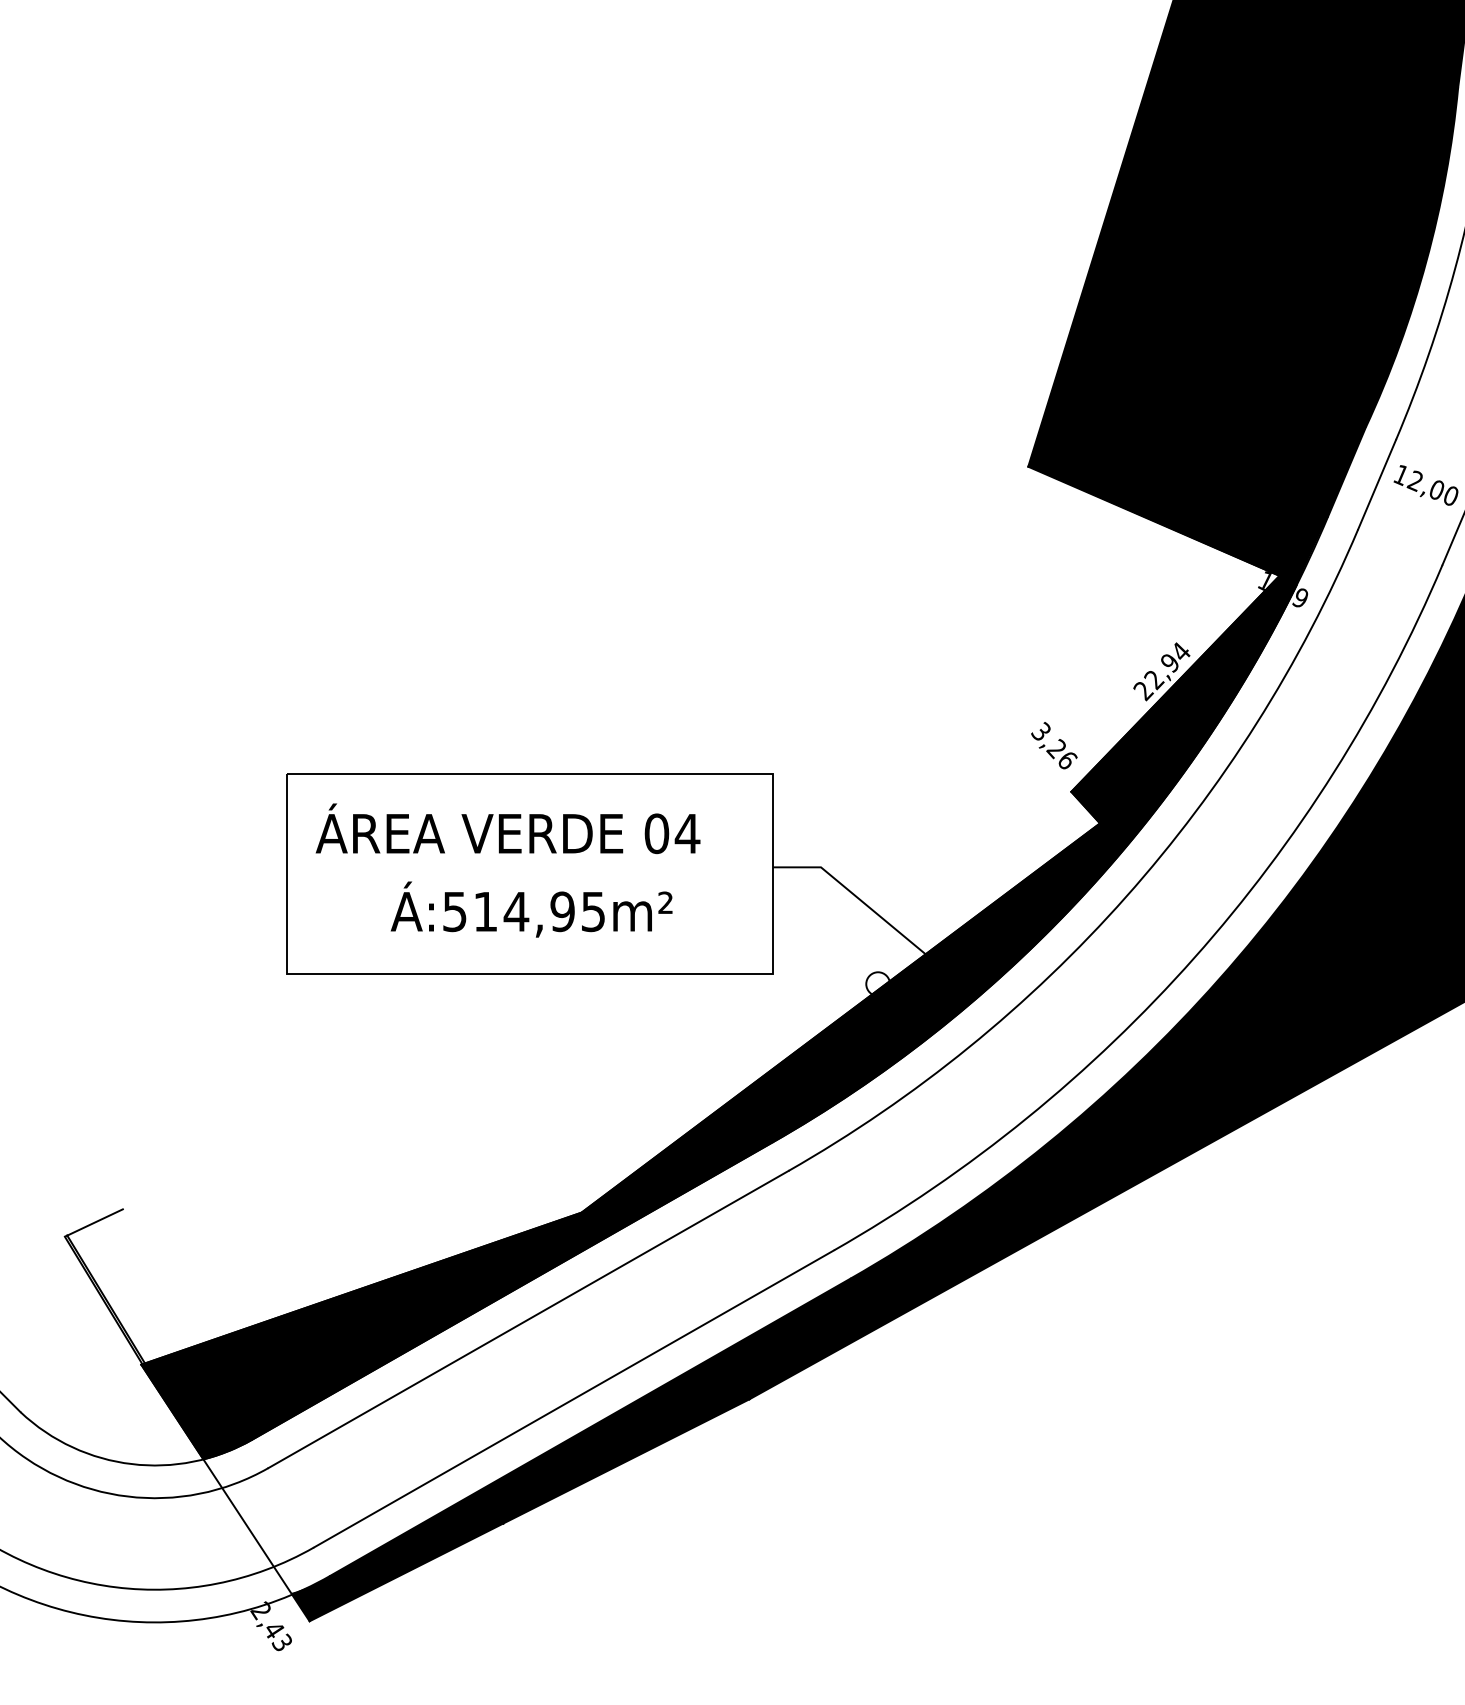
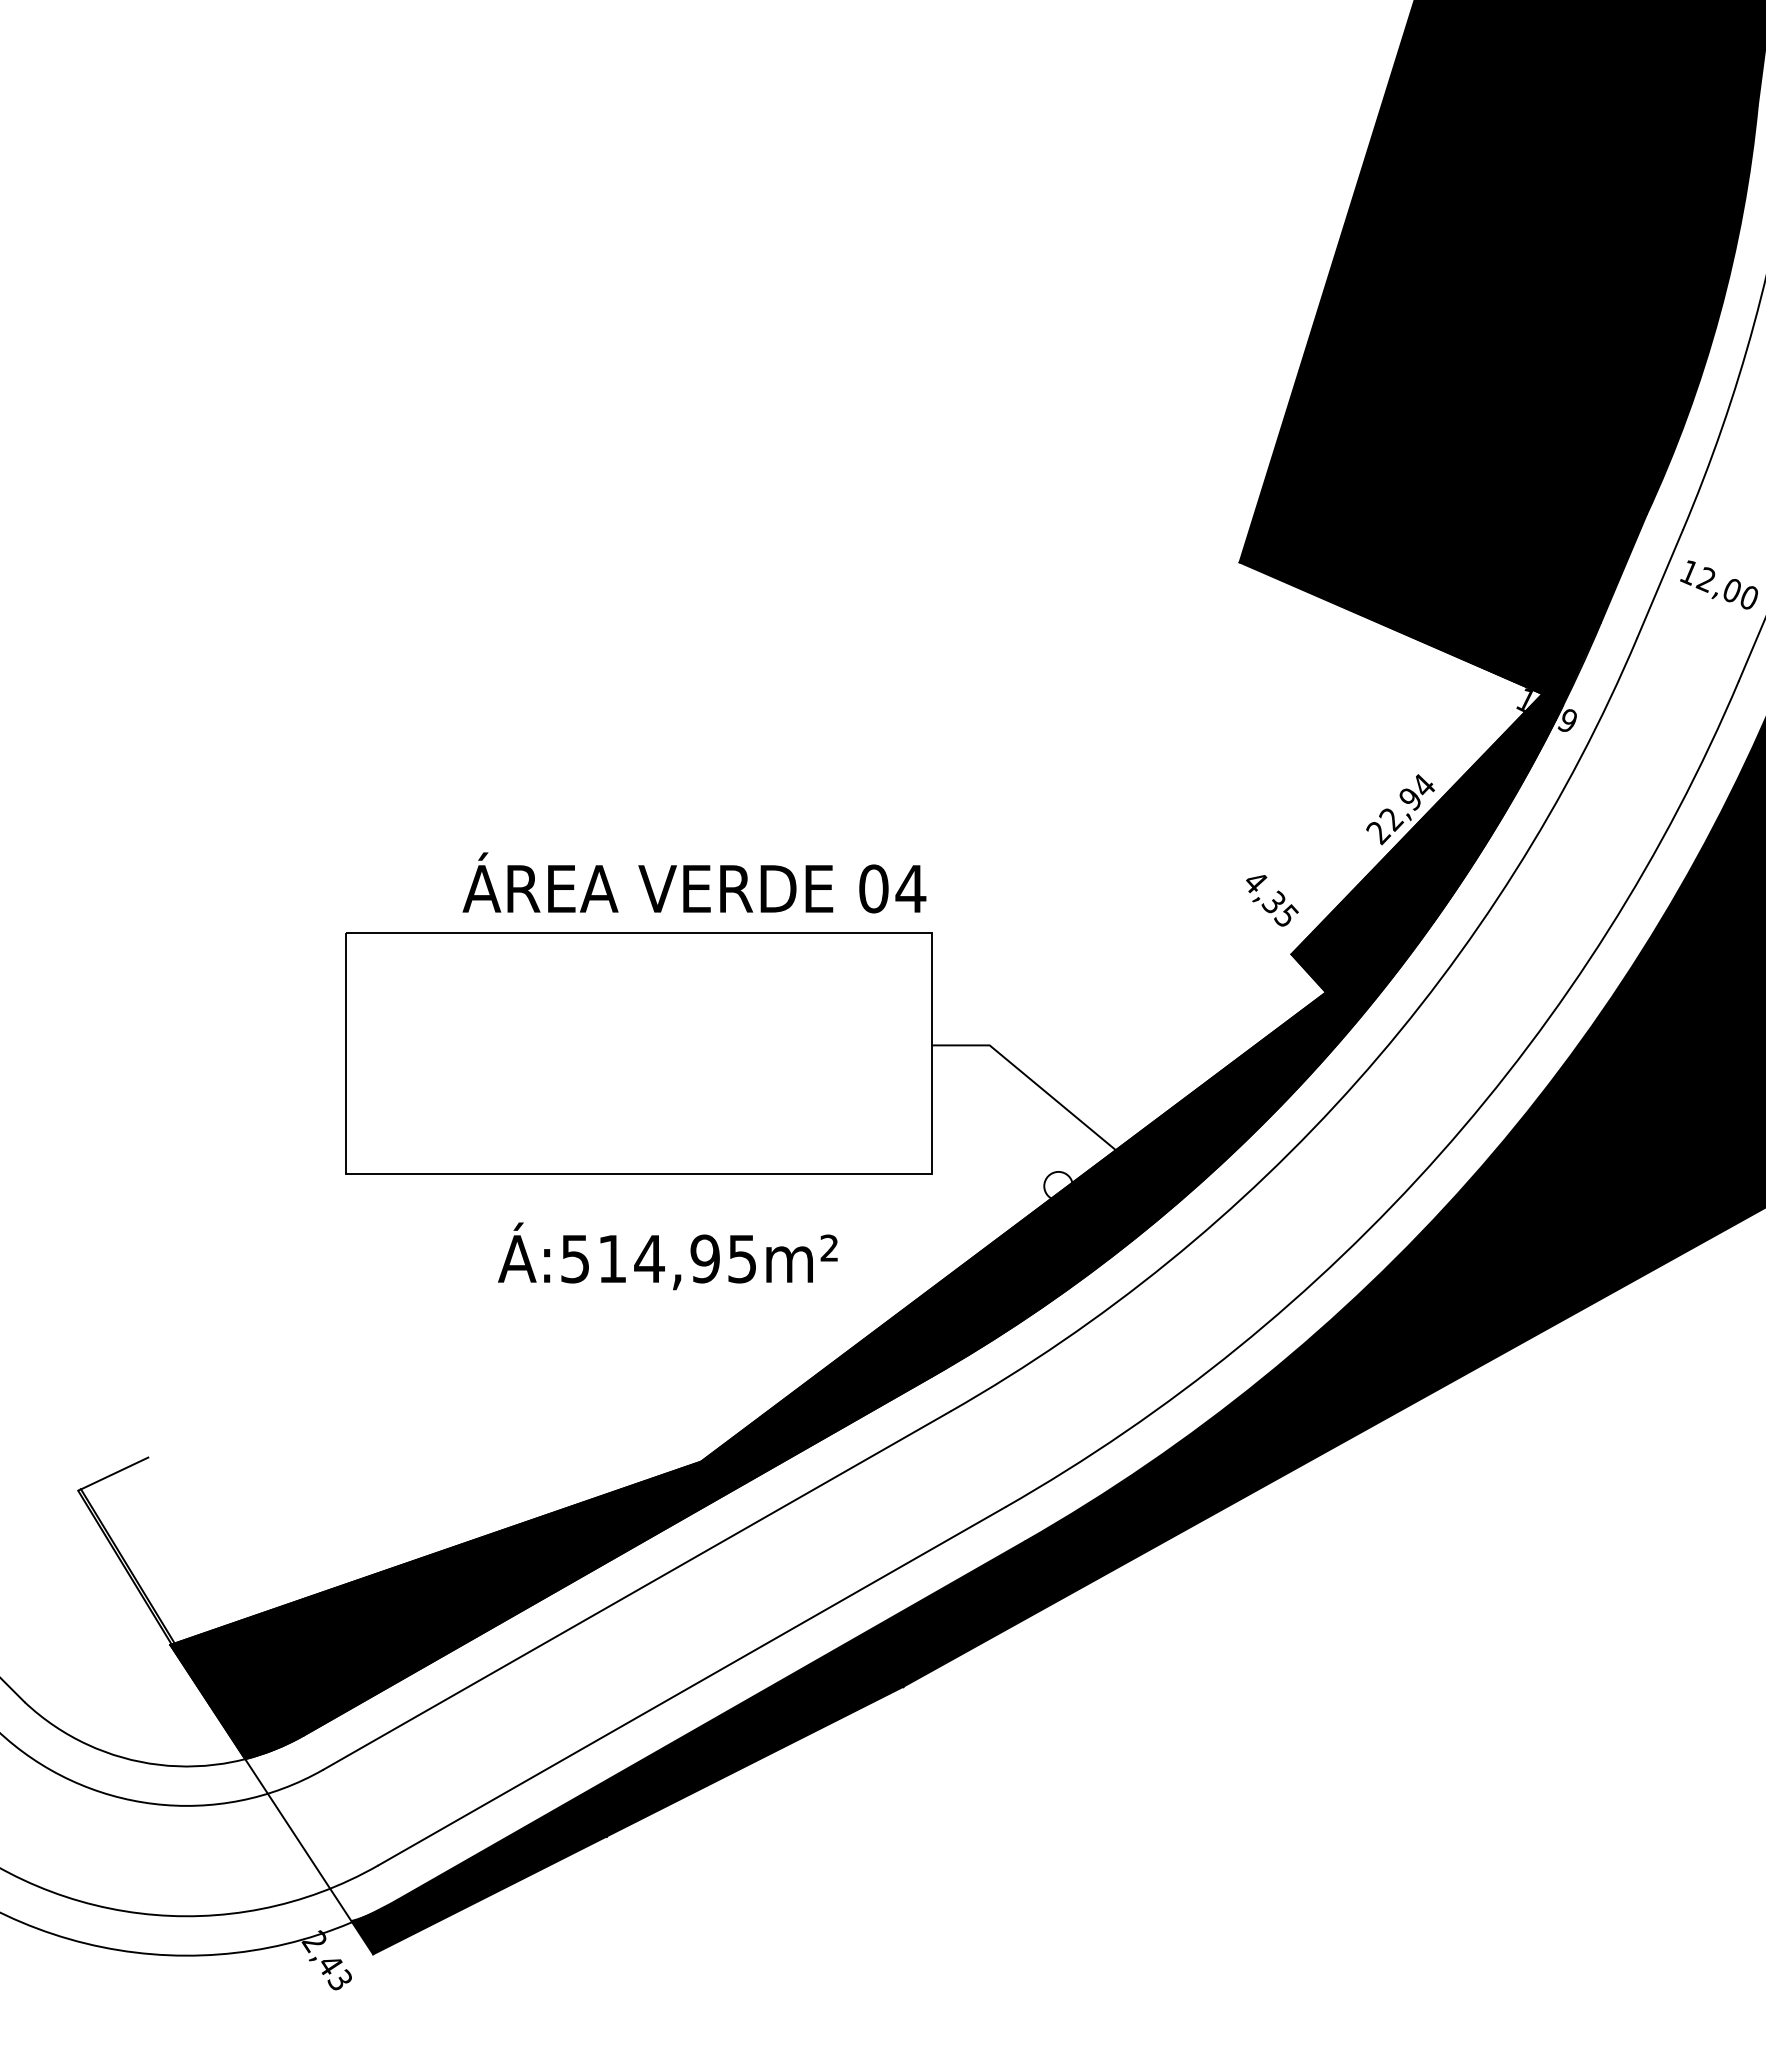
text: (1053, 745) -> (1270, 898), 3,26 -> 4,35
text: (508, 828) -> (694, 882), moved
text: (531, 909) -> (667, 1256), moved

